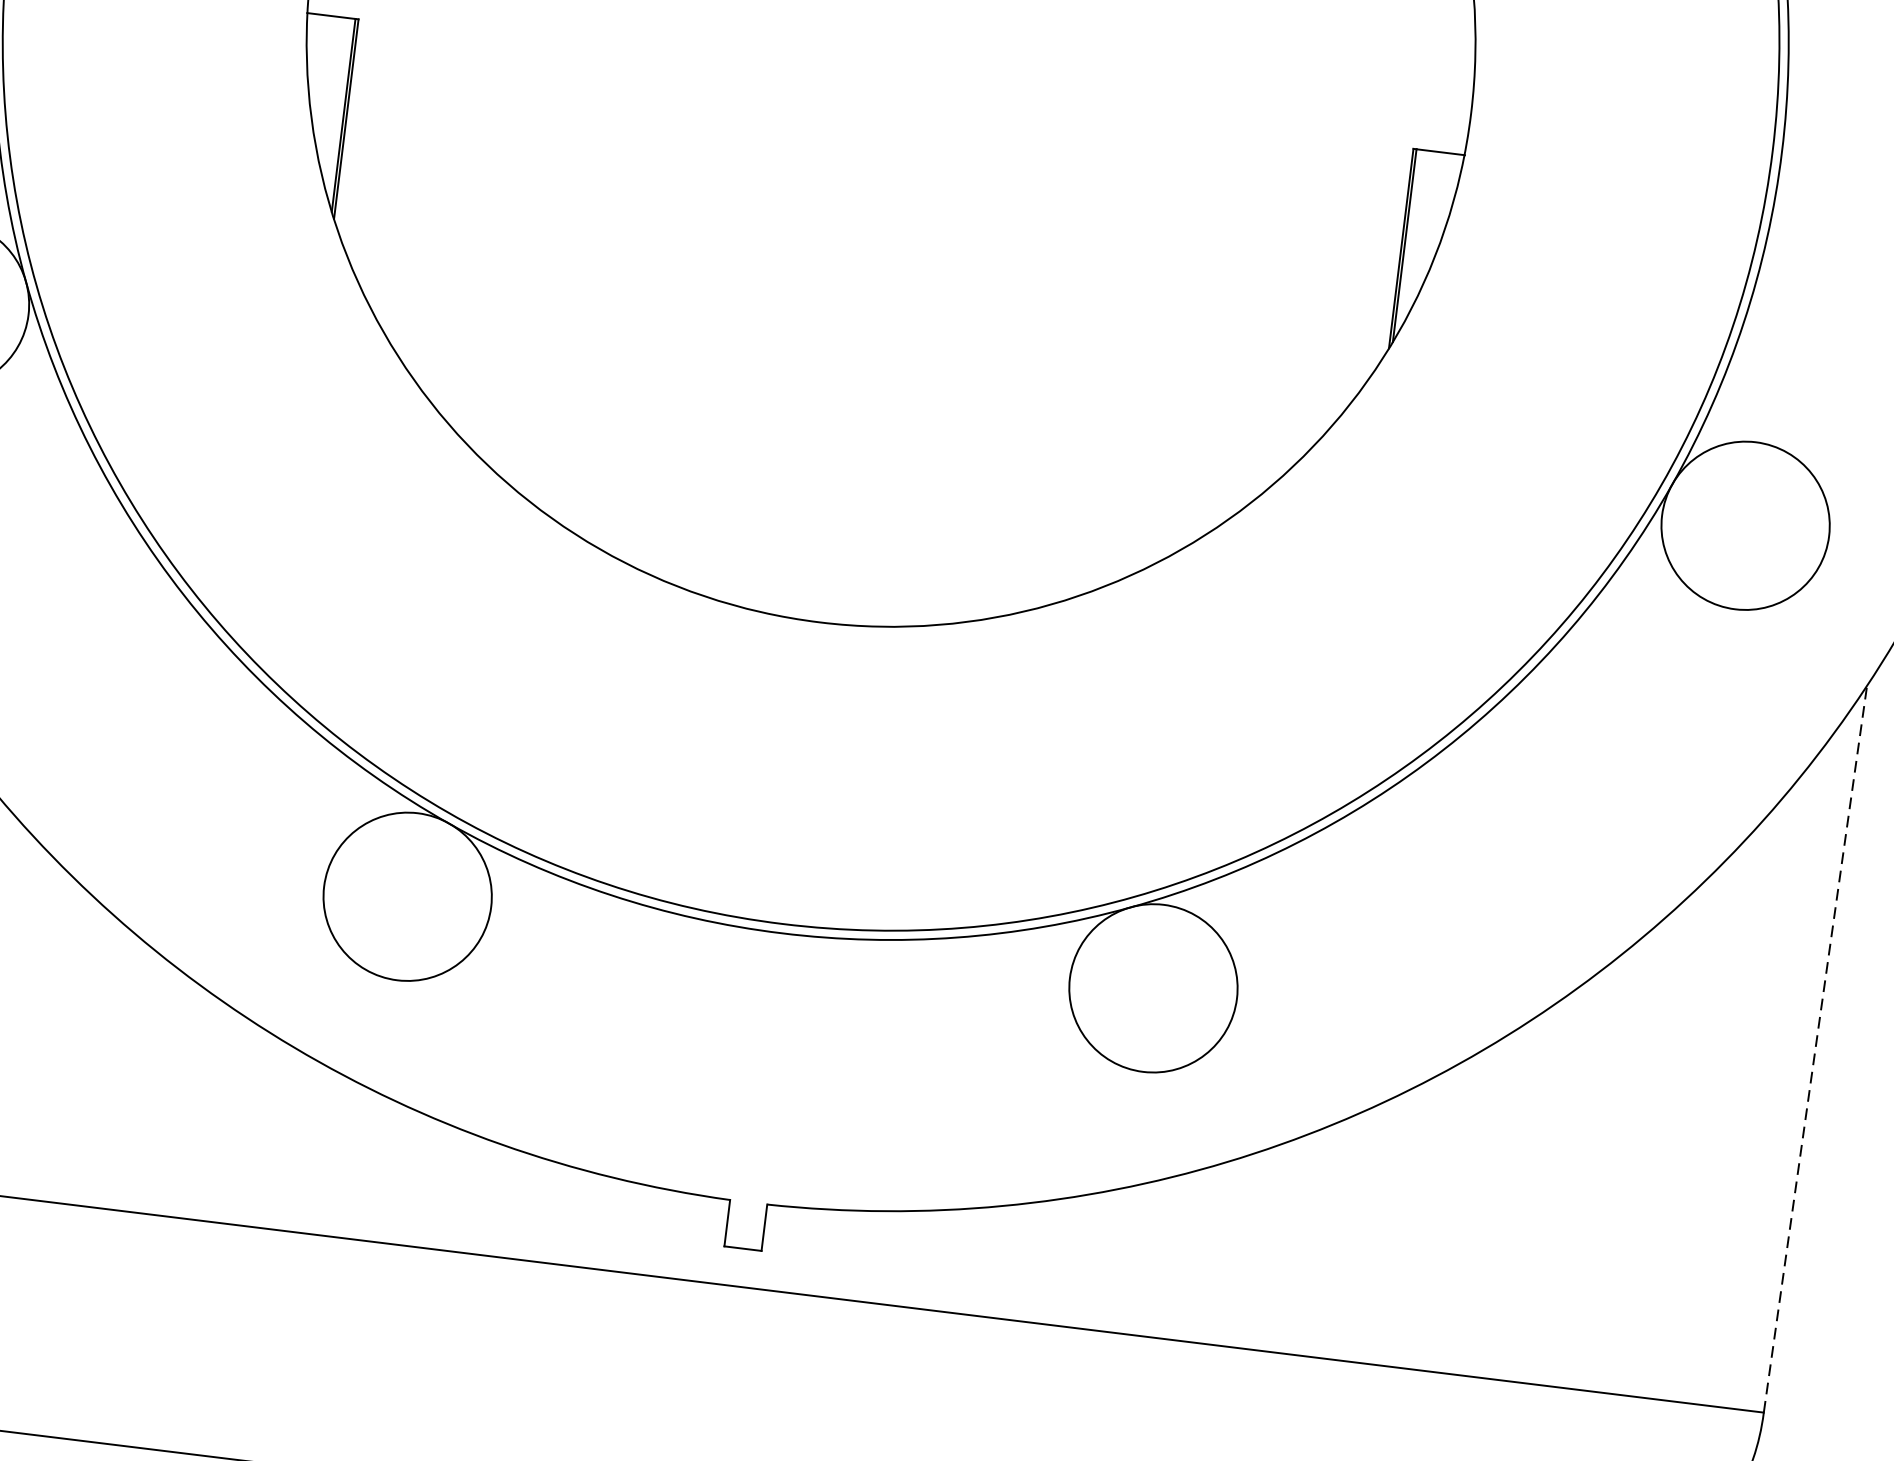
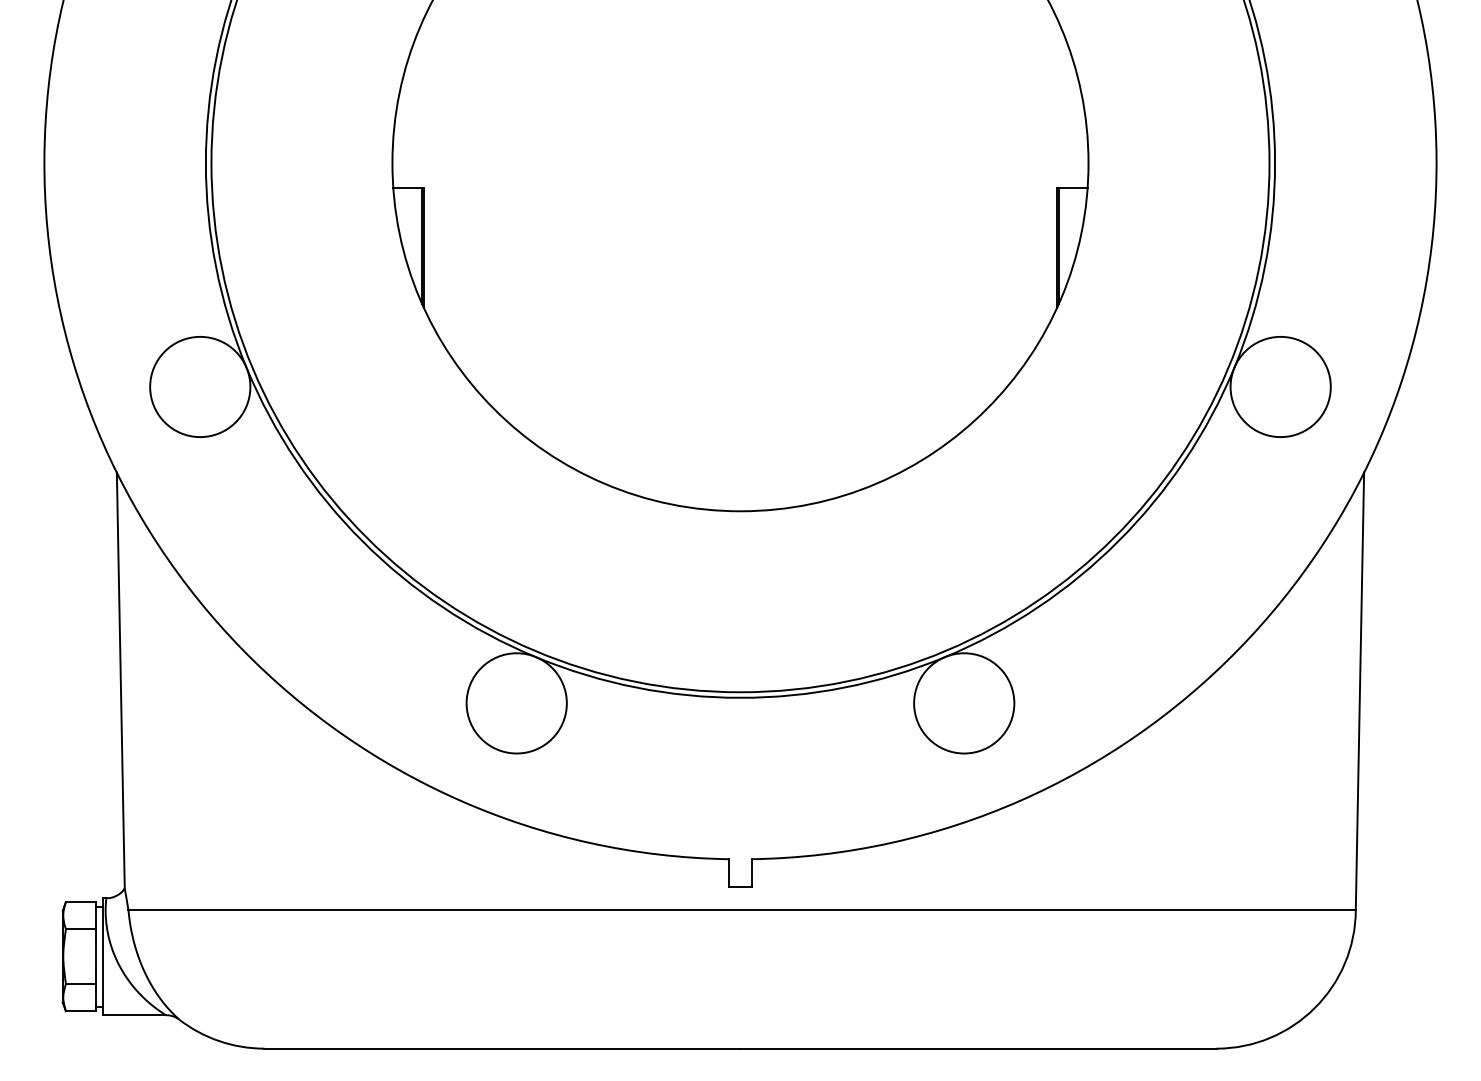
line: (1814, 1049) -> (1359, 691), dashed -> solid

